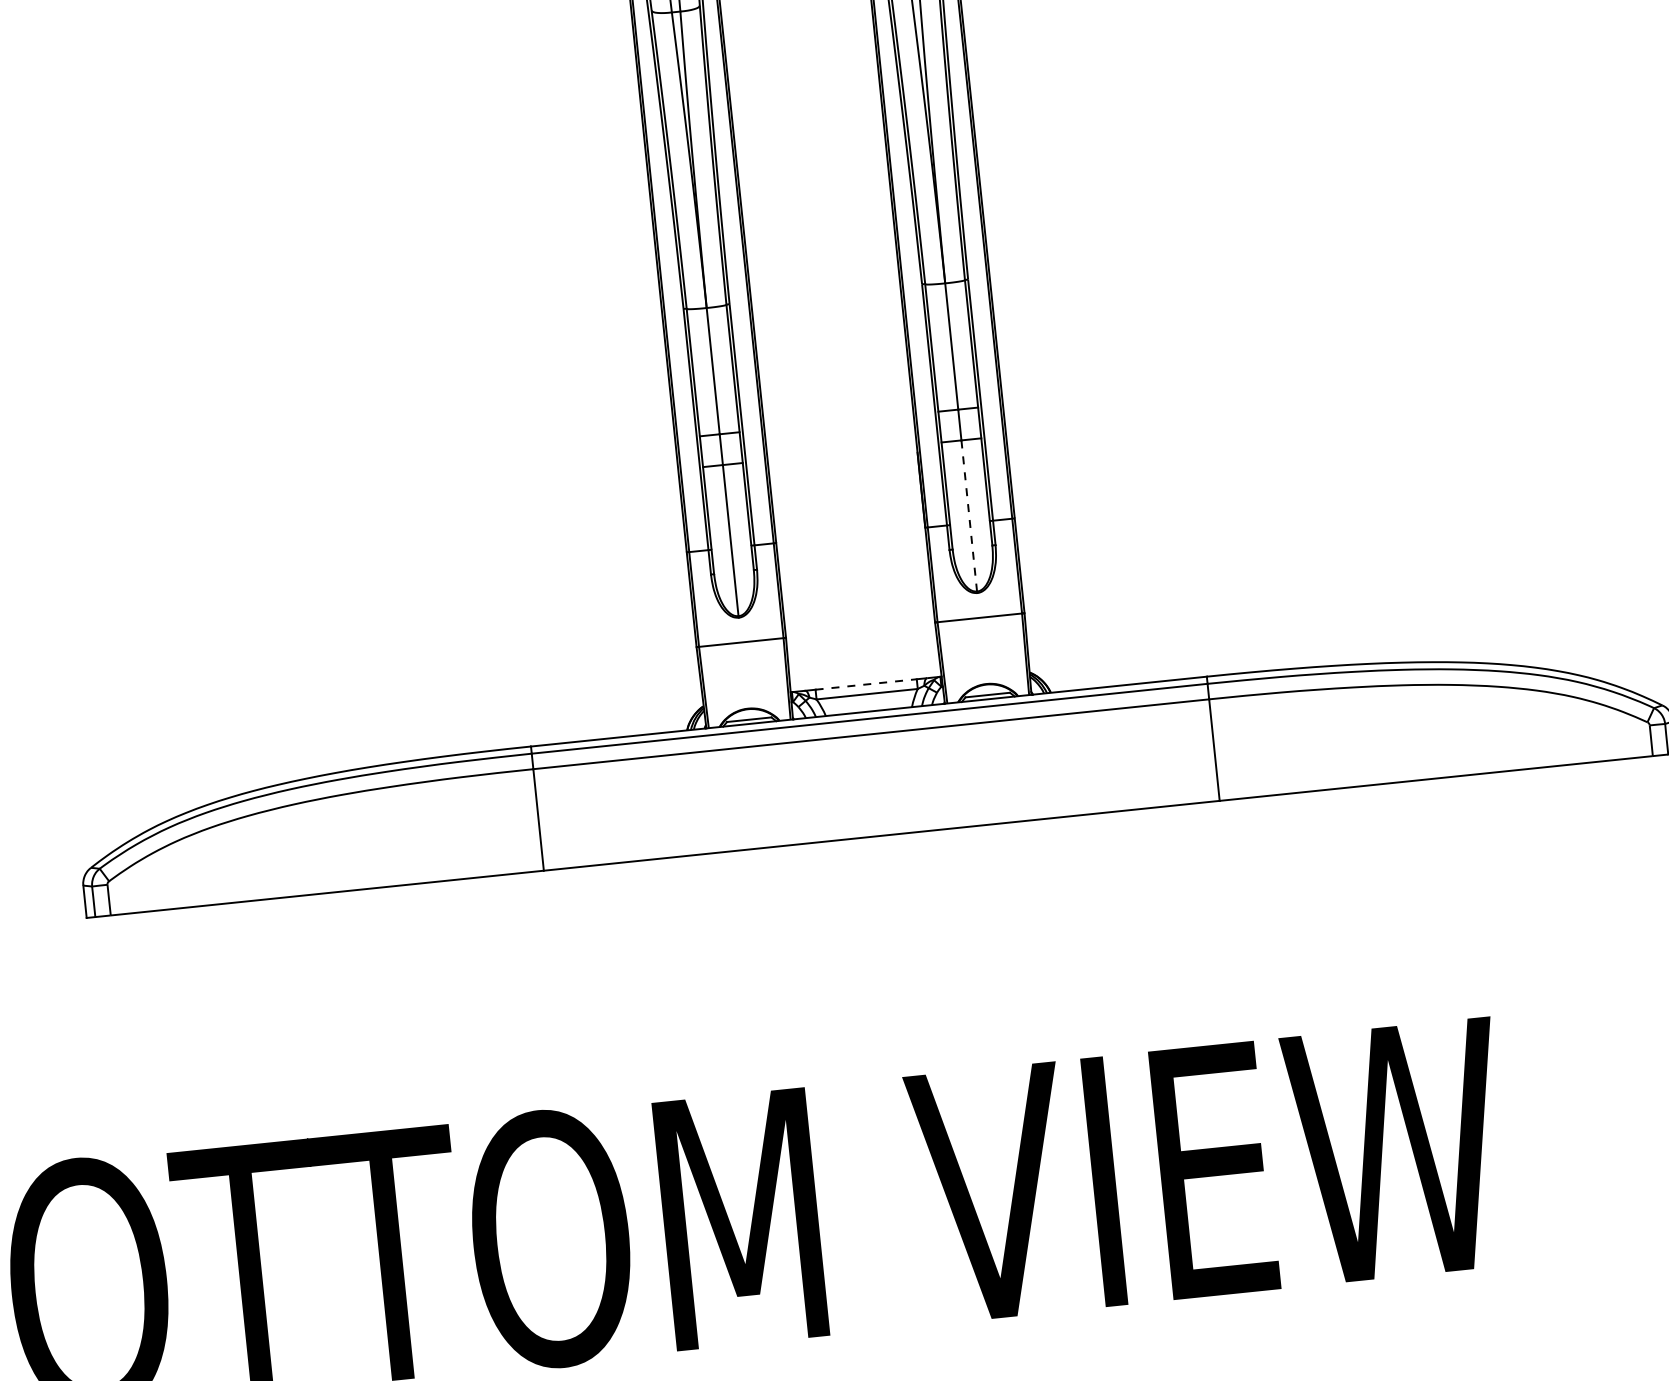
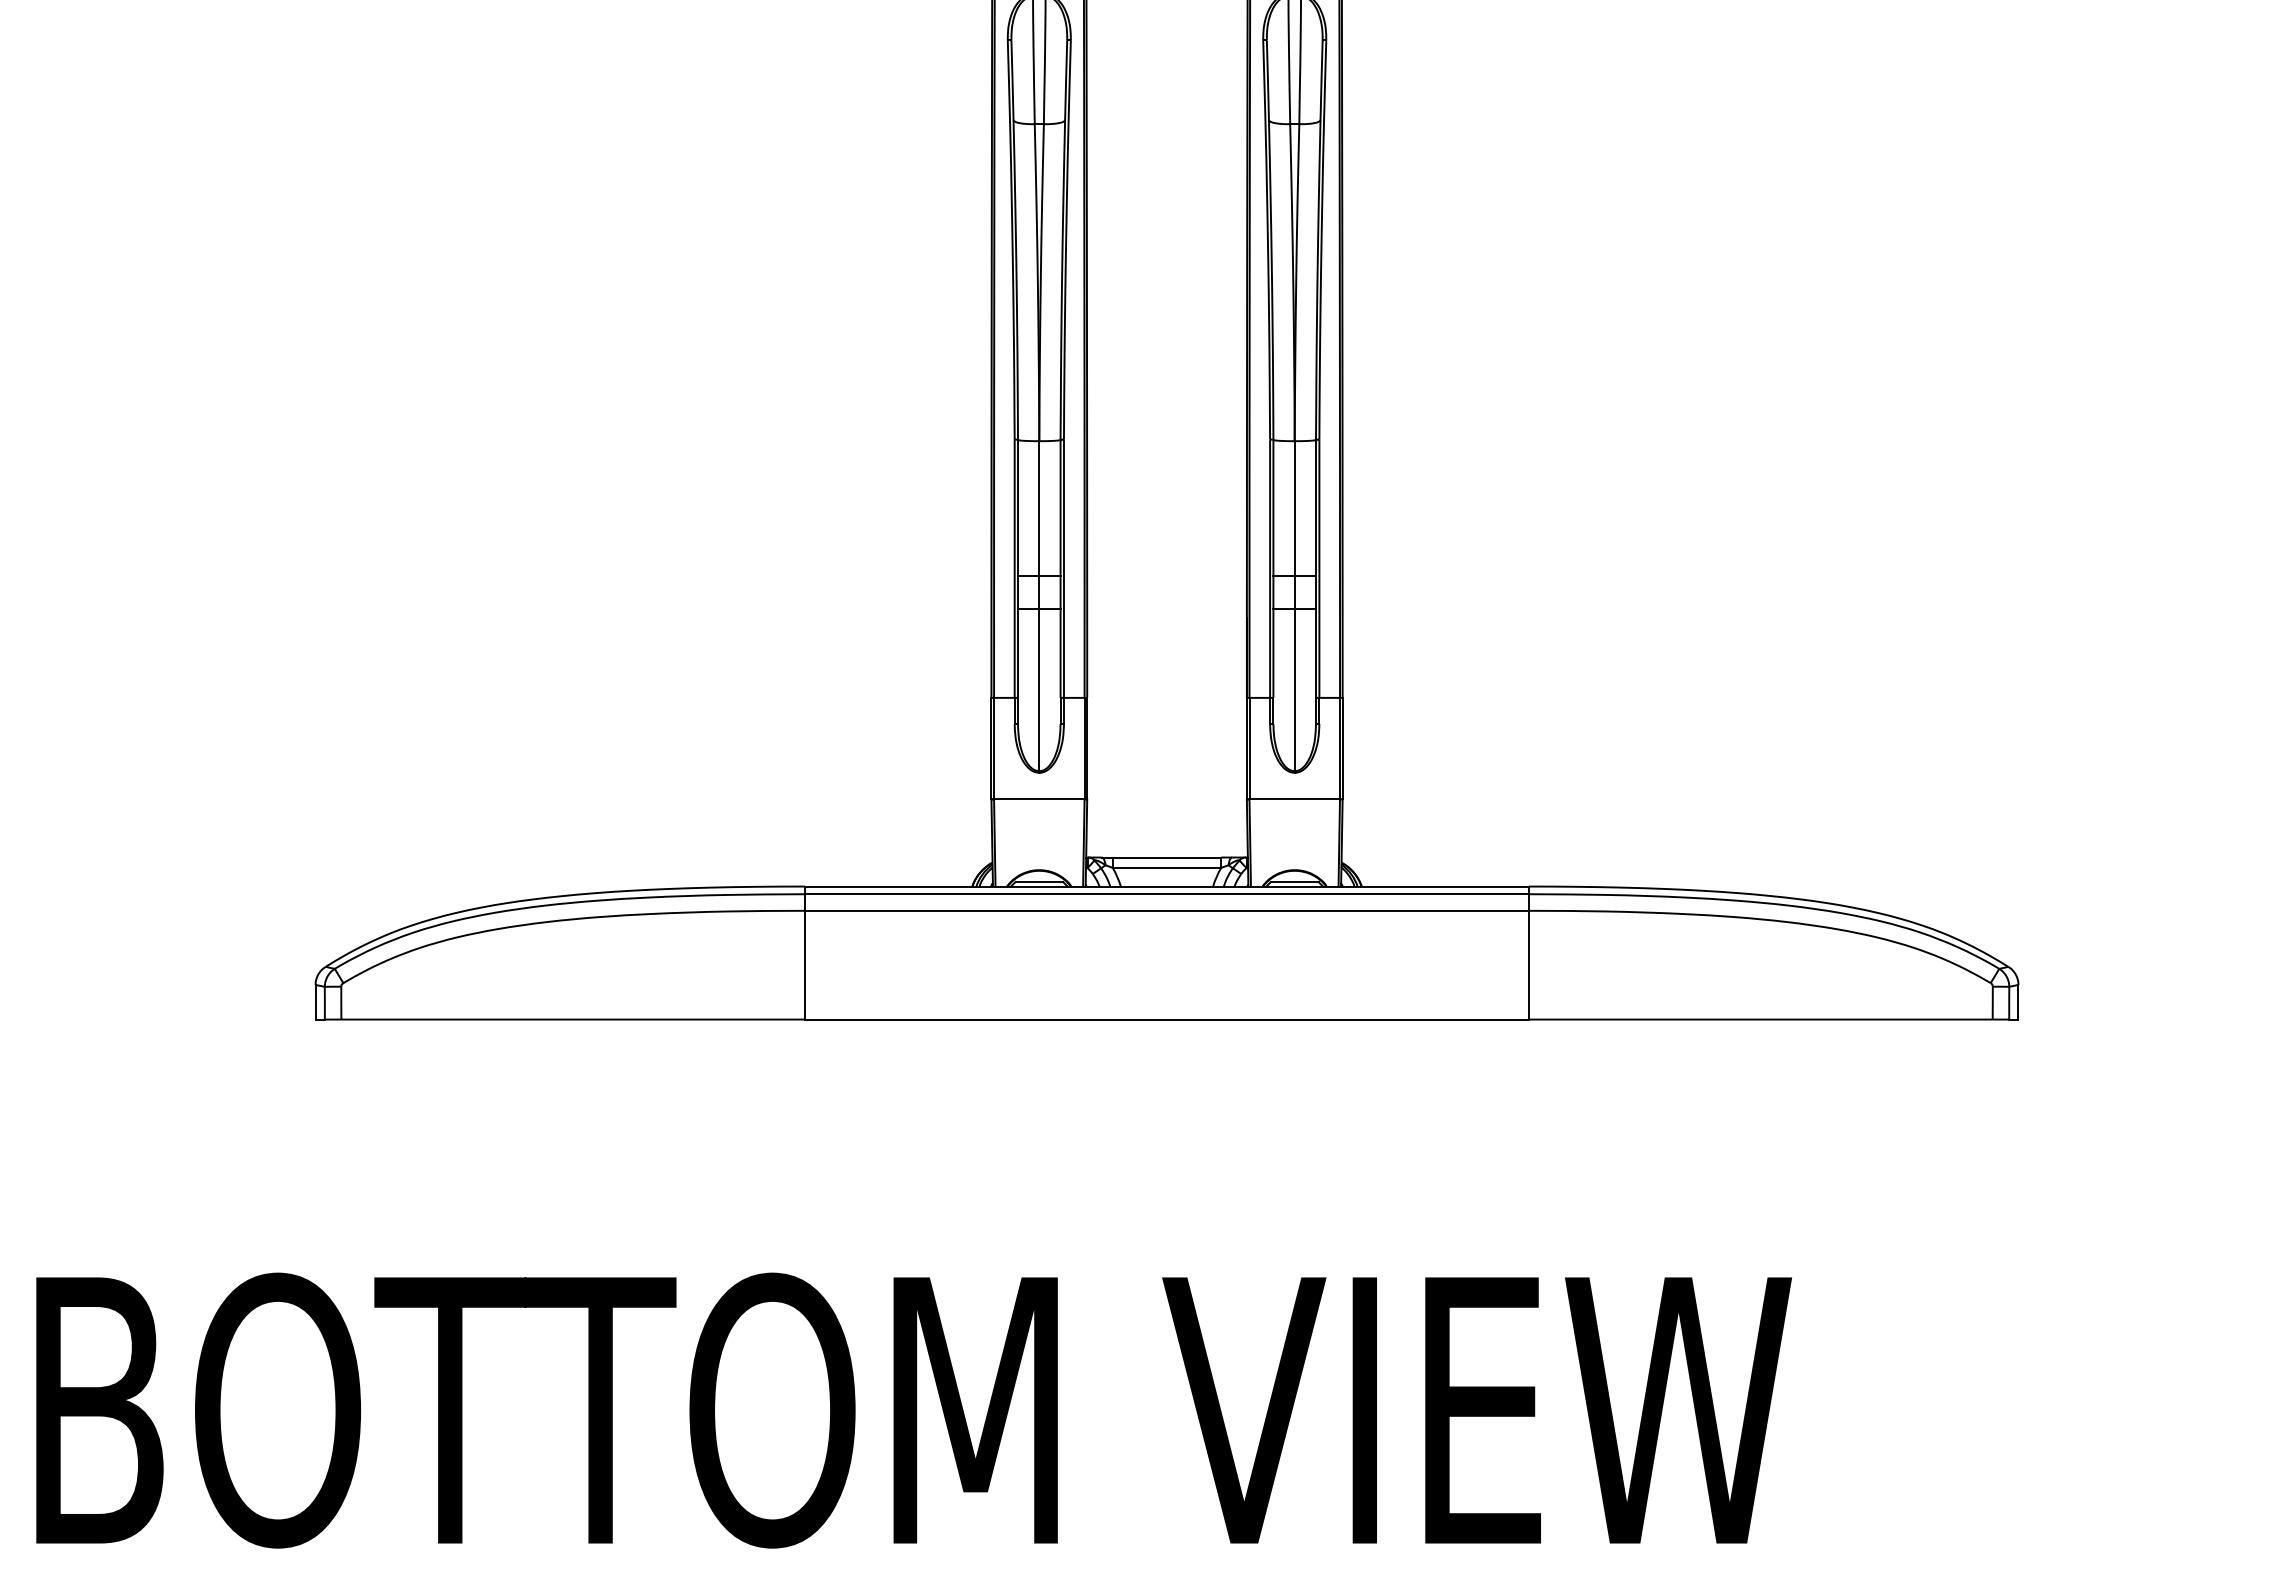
line: (969, 516) -> (1294, 690), dashed -> solid
line: (866, 684) -> (1167, 857), dashed -> solid

